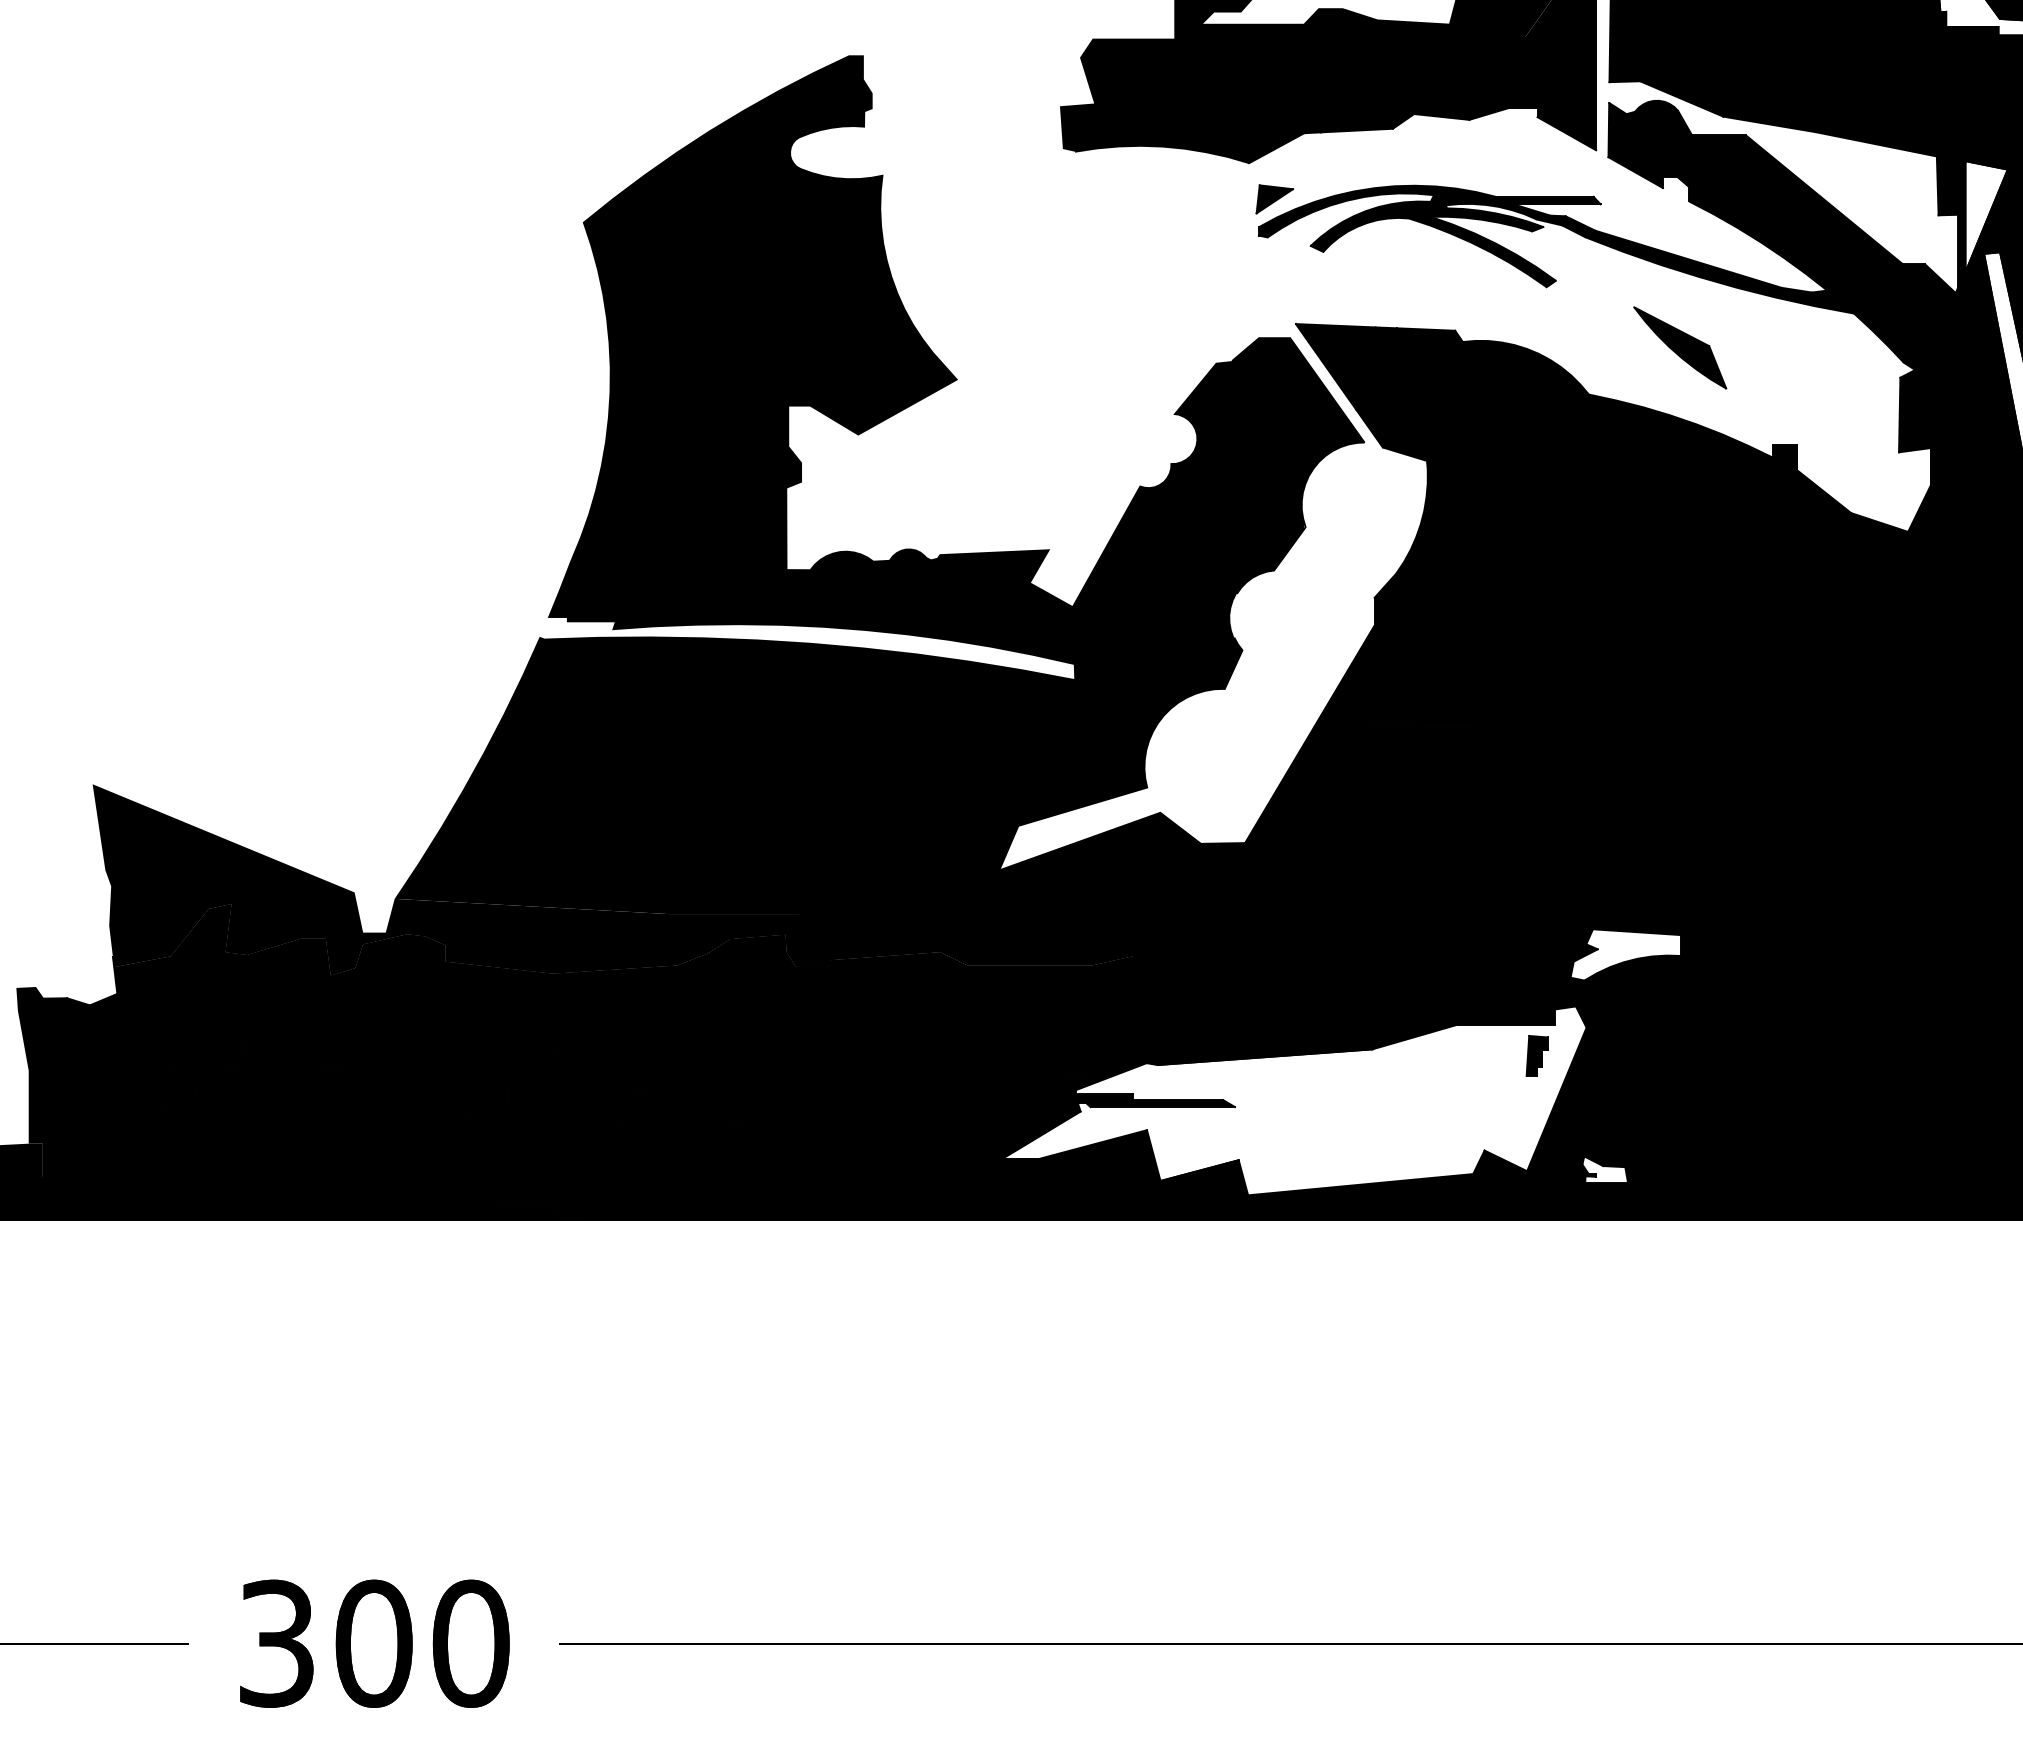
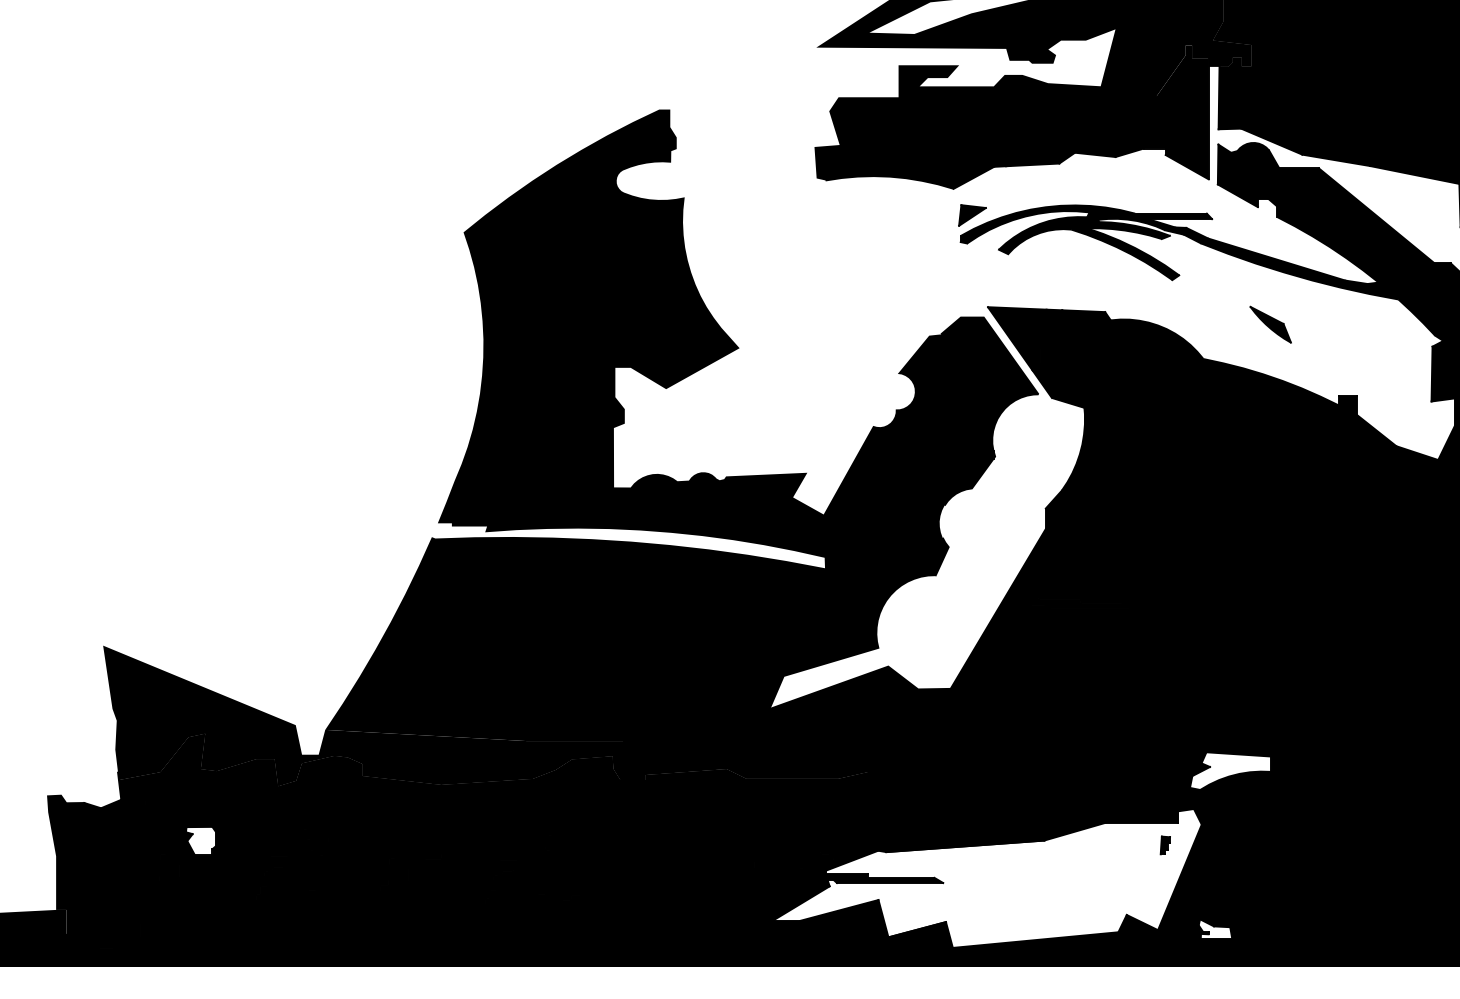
part: (1680, 347) -> (1270, 324), size x0.6
fill: (225, 1049) -> (200, 840), removed
part: (1536, 1055) -> (1164, 845), size x0.6

